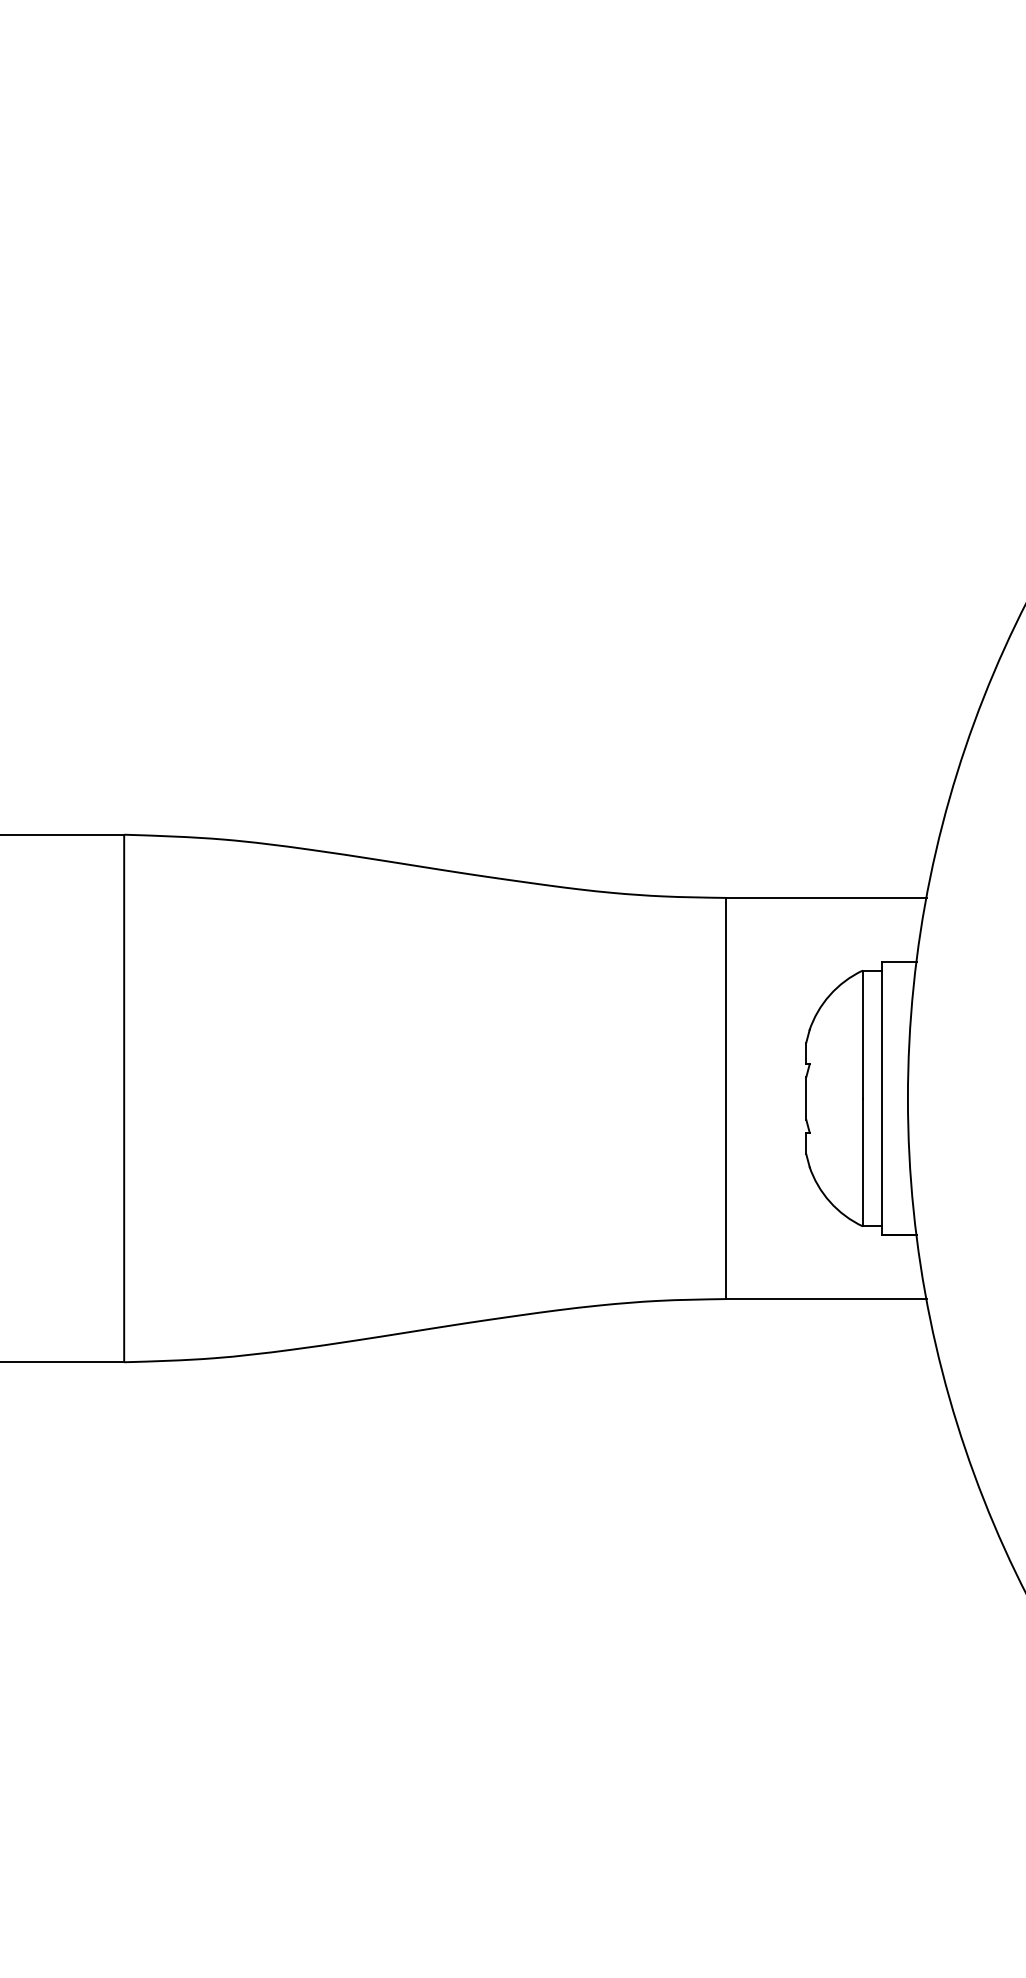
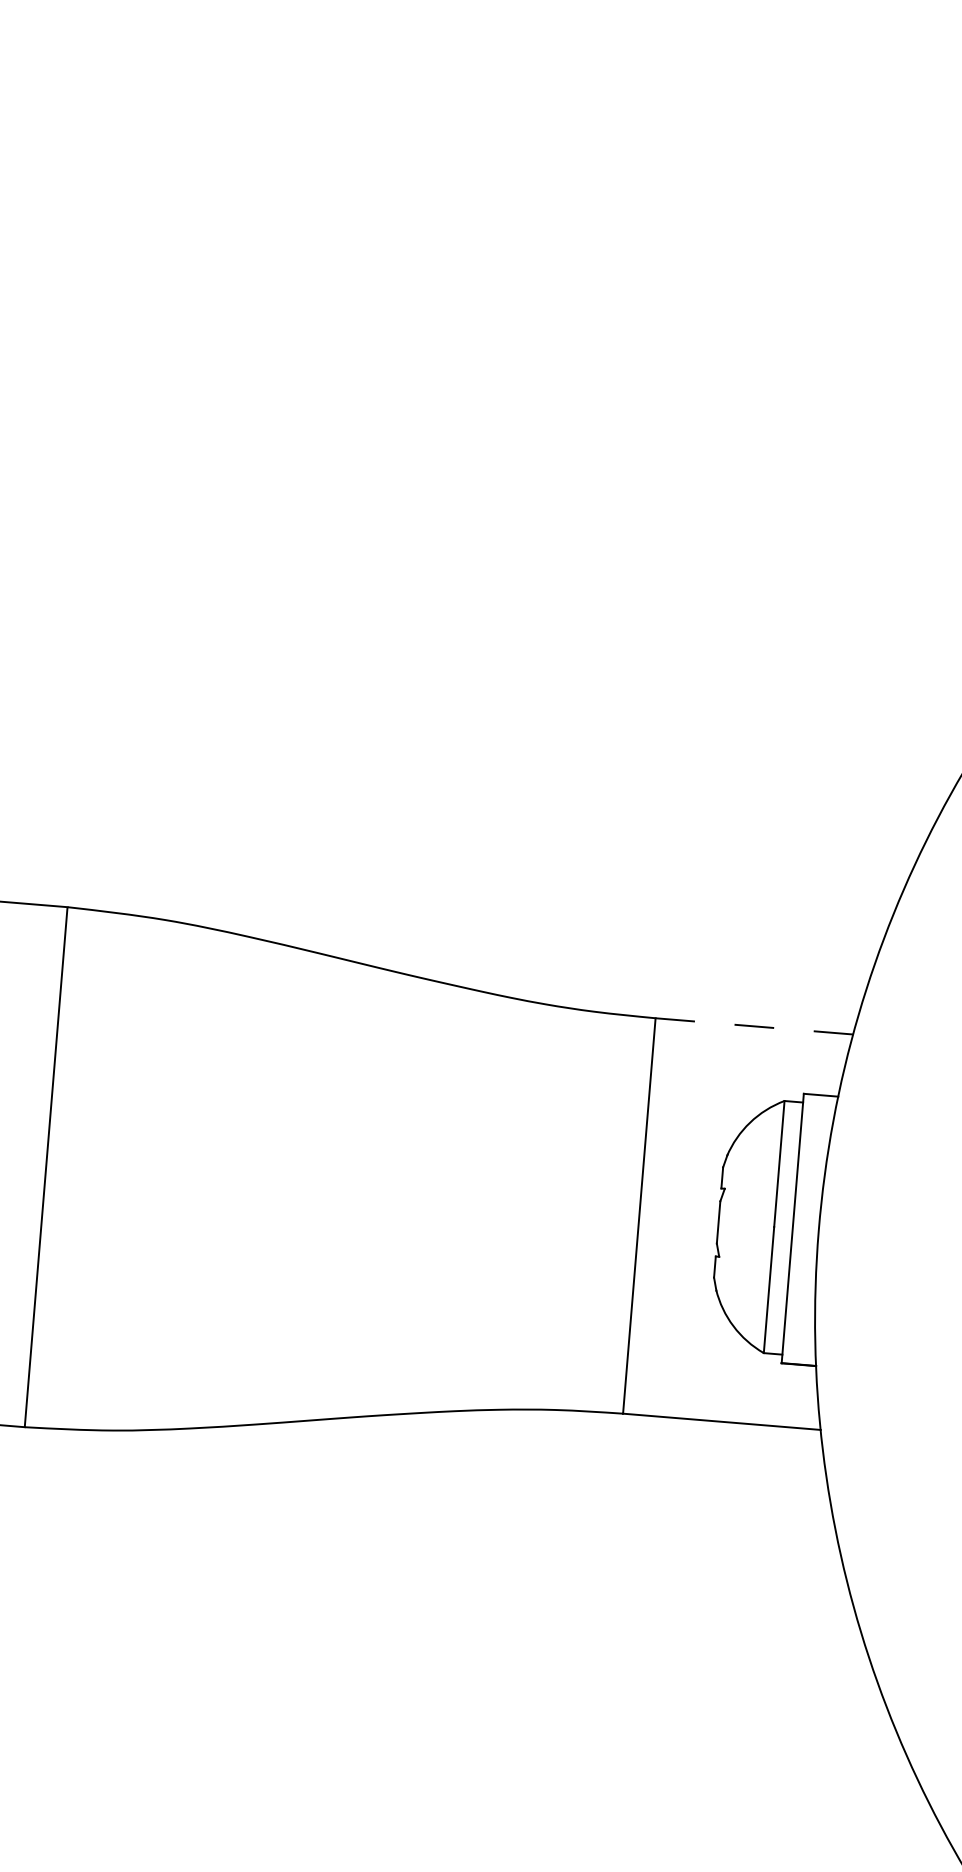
line: (825, 897) -> (753, 1025), solid -> dashed

